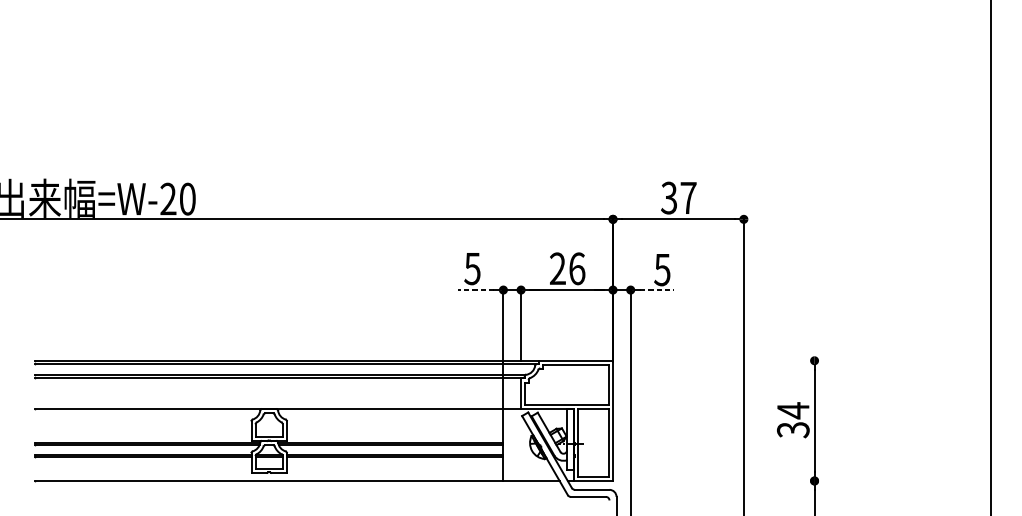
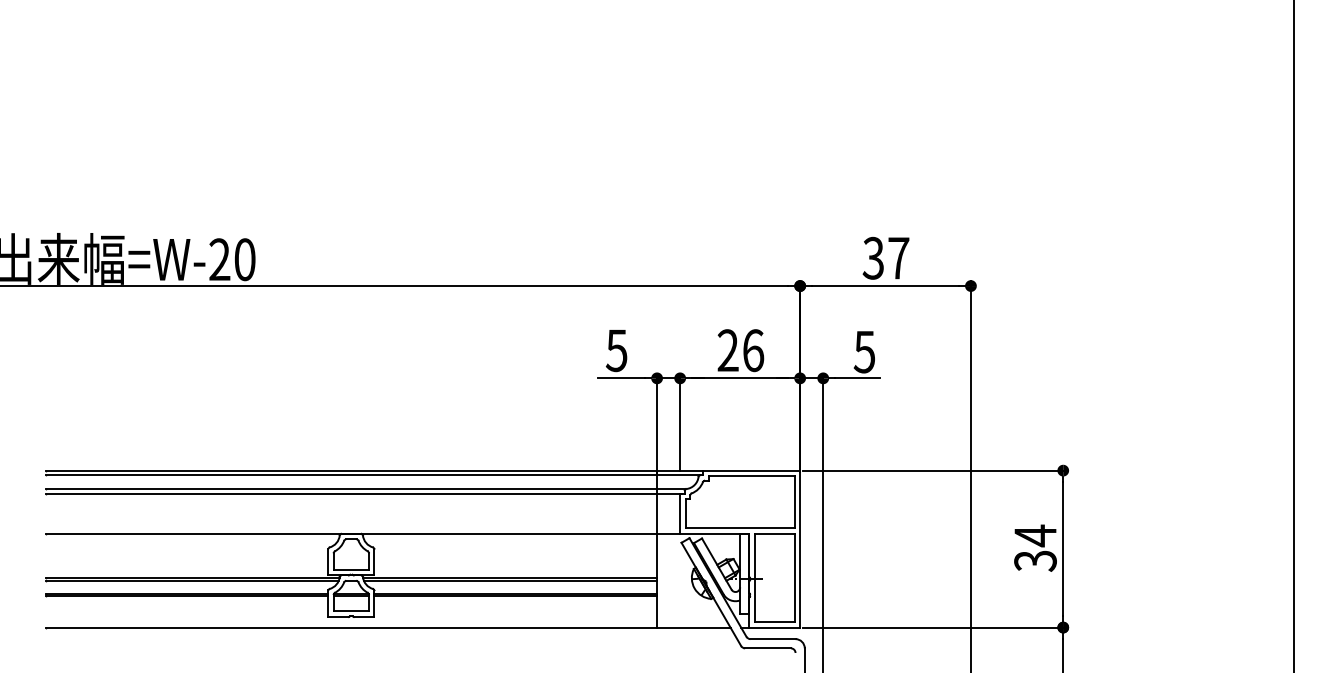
line: (476, 290) -> (621, 378), dashed -> solid
line: (656, 290) -> (857, 378), dashed -> solid
line: (716, 360) -> (935, 470), added
line: (716, 480) -> (935, 627), added

